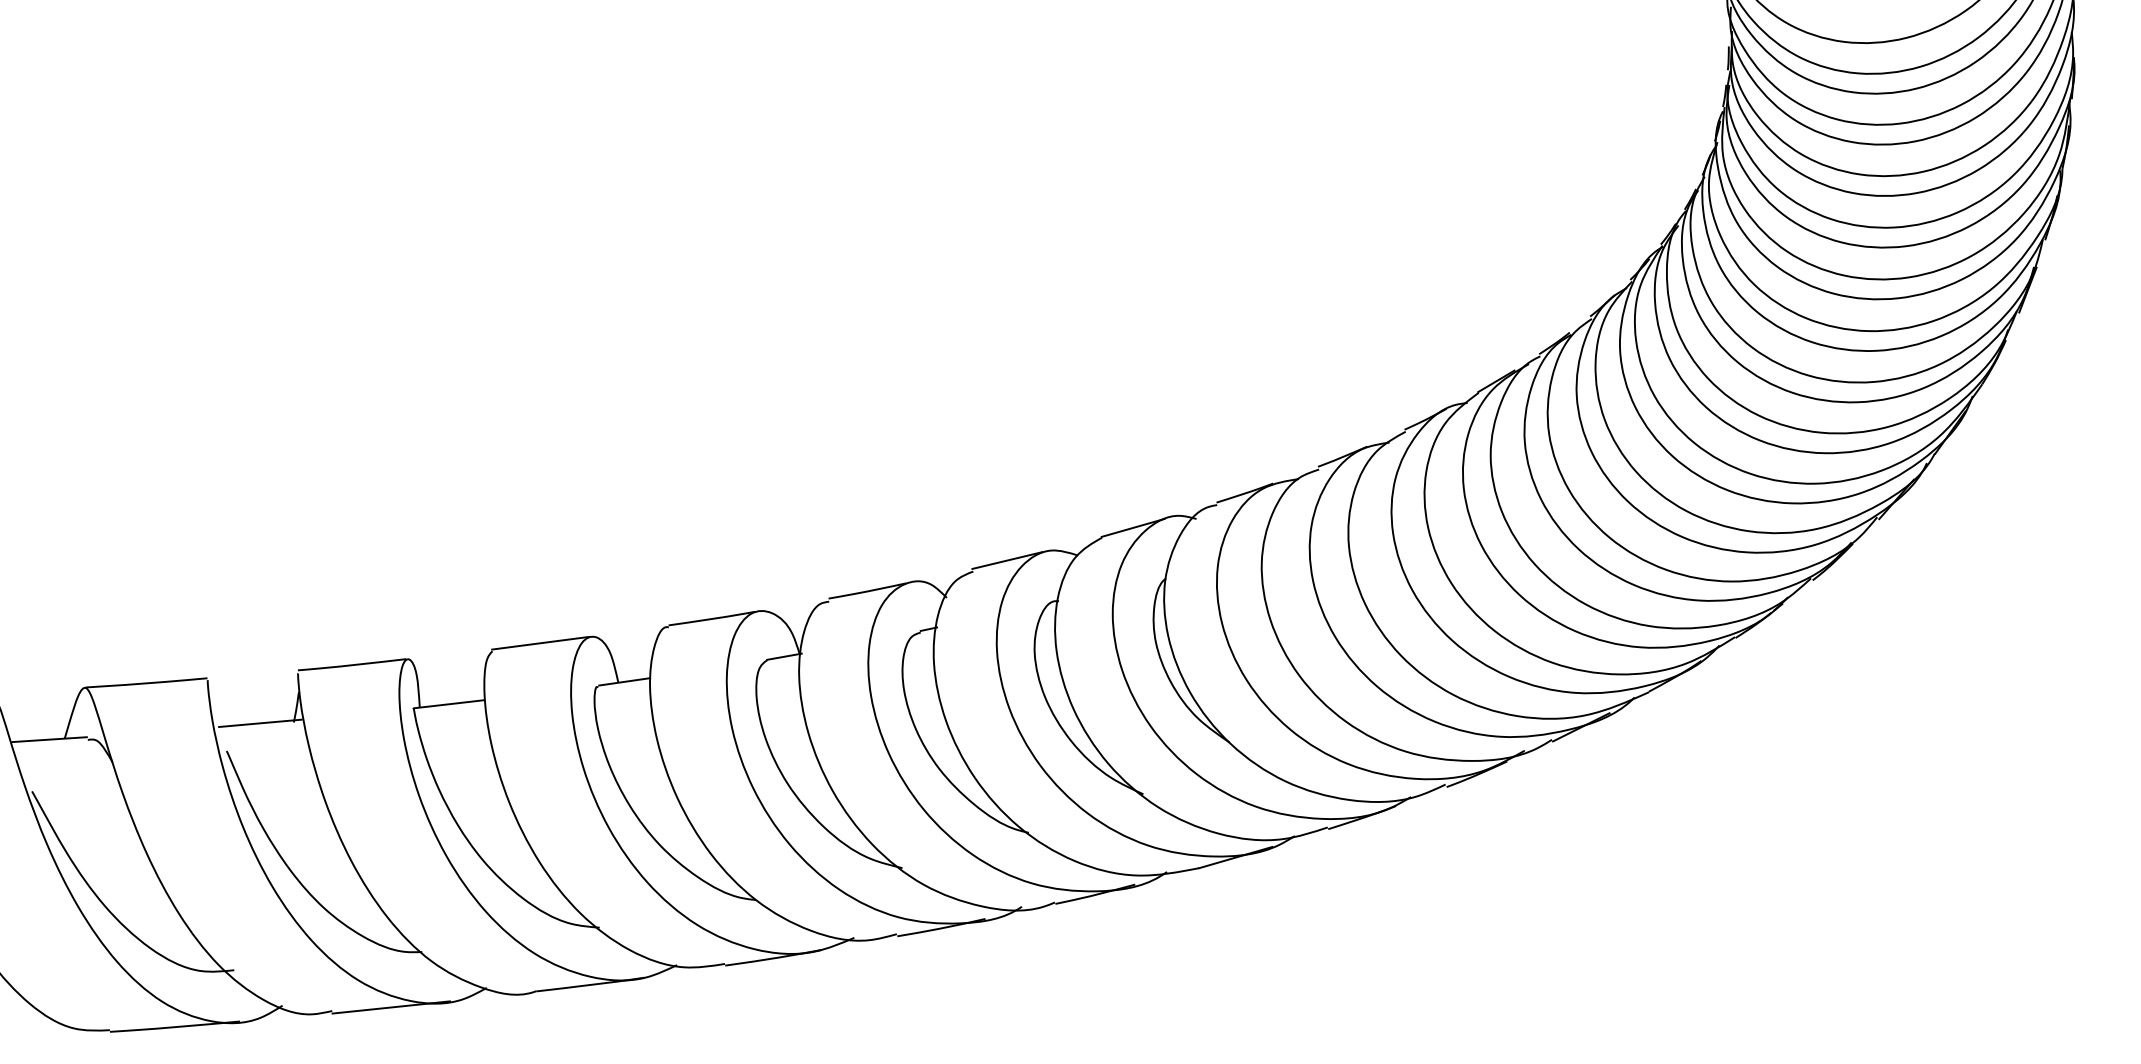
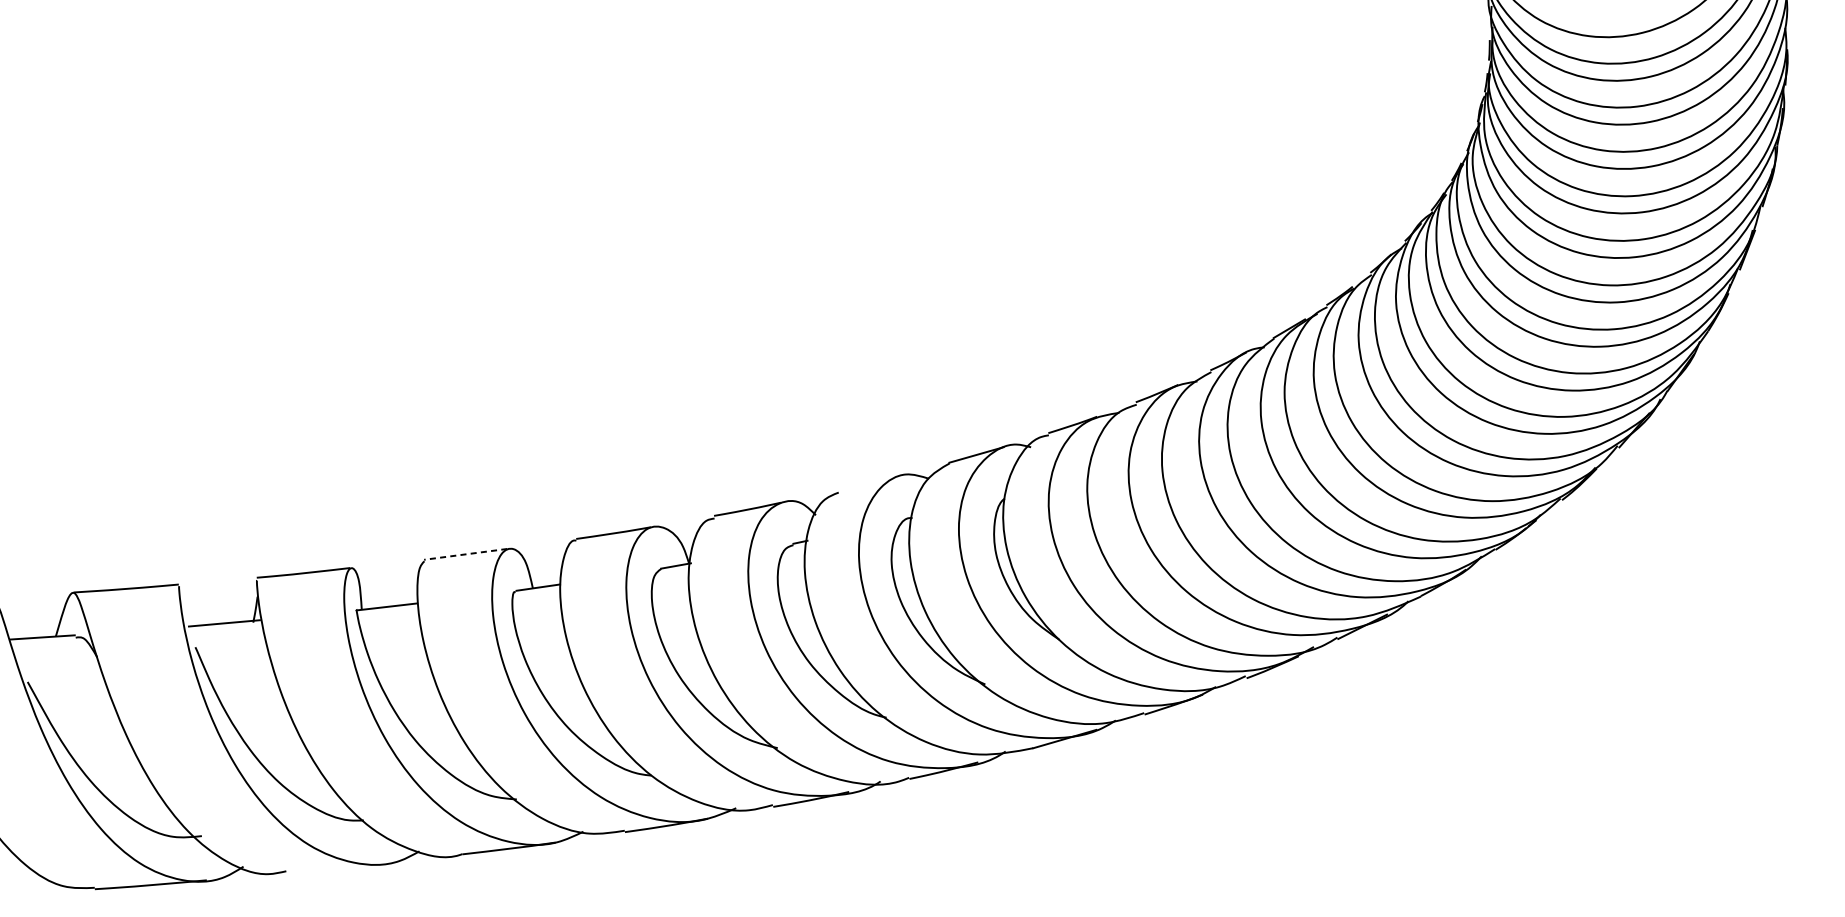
line: (1007, 560) -> (868, 483), removed
line: (540, 643) -> (465, 554), solid -> dashed
line: (390, 1007) -> (336, 868), removed

